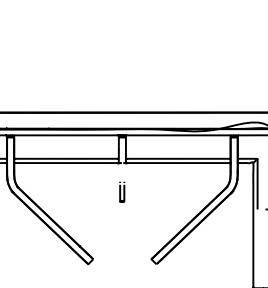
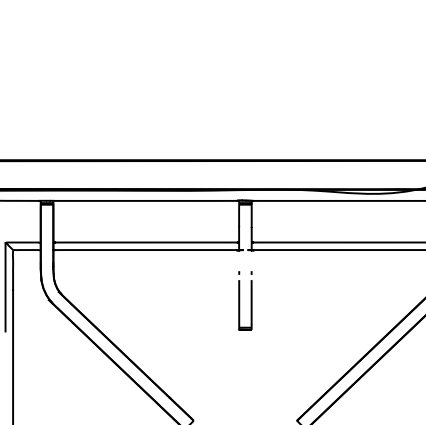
part: (121, 191) -> (243, 300), size x1.67

